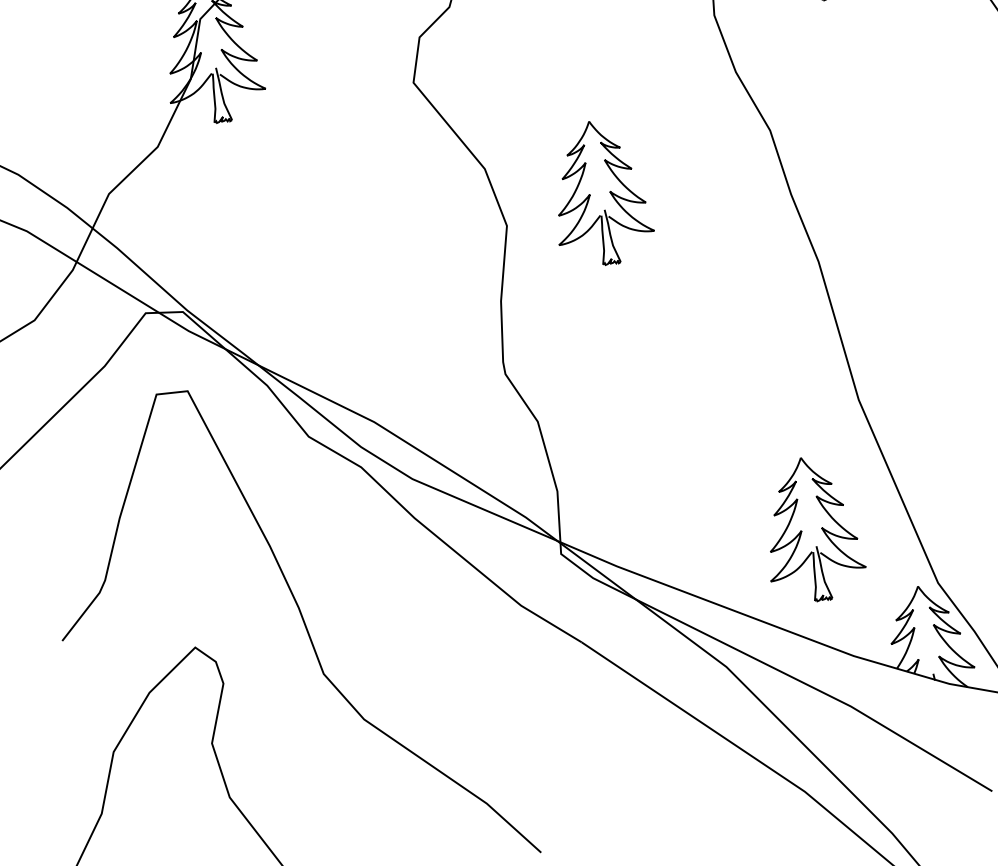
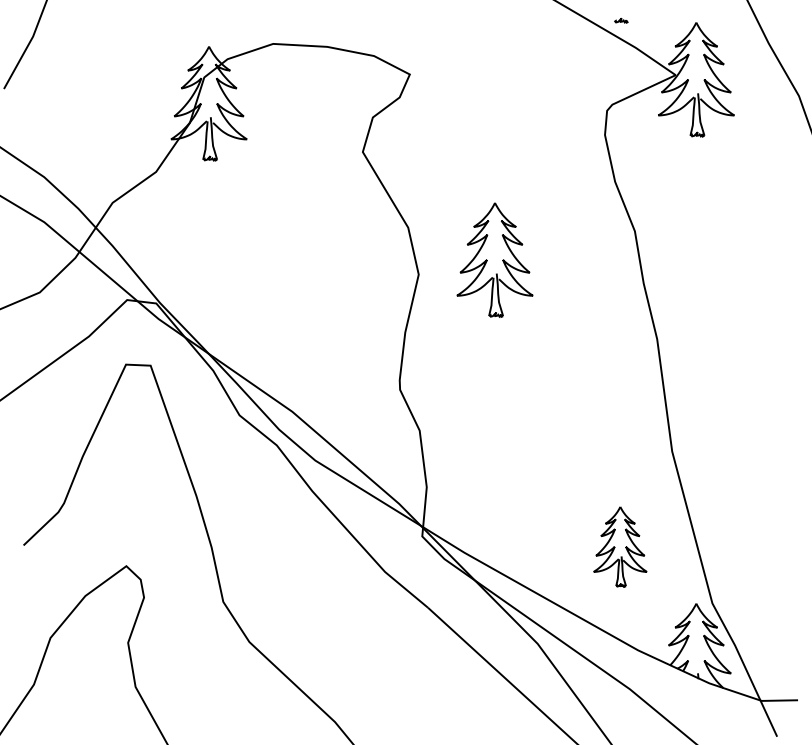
part: (811, 528) -> (620, 546), size x0.7

